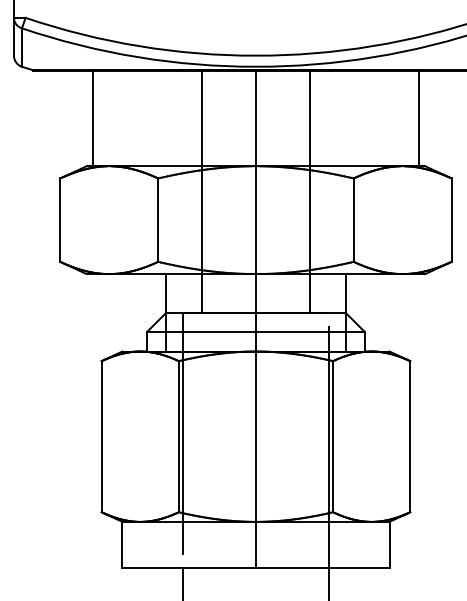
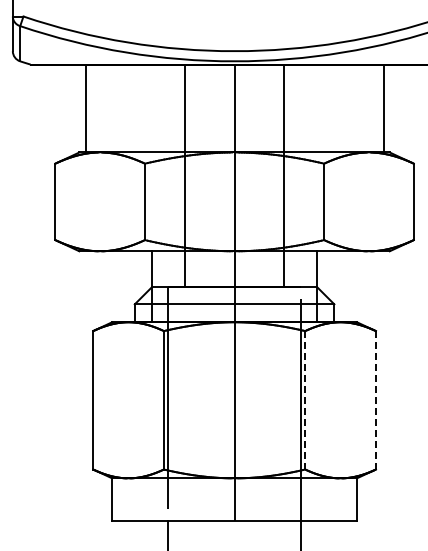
line: (333, 436) -> (305, 400), solid -> dashed
line: (409, 436) -> (375, 400), solid -> dashed

